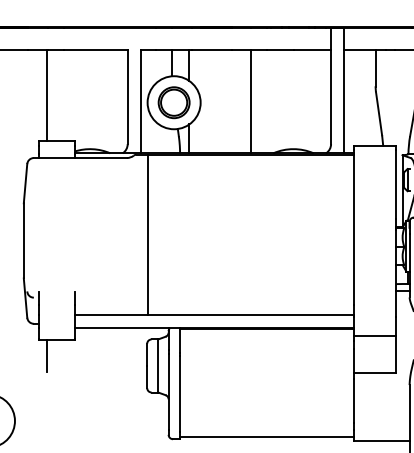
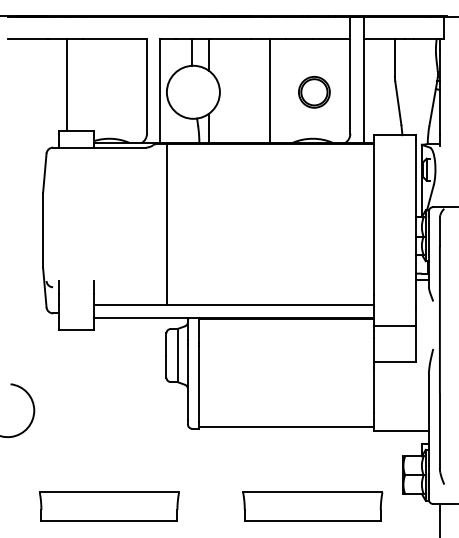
part: (174, 102) -> (314, 92), moved
line: (47, 355) -> (66, 345), removed

